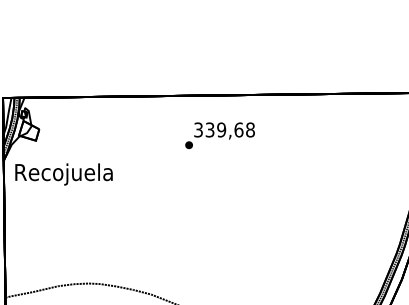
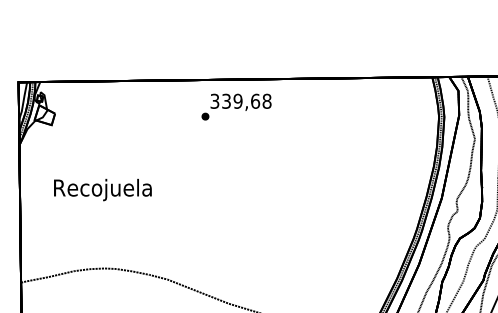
text: (220, 135) -> (236, 106), moved
text: (63, 173) -> (102, 189), moved

